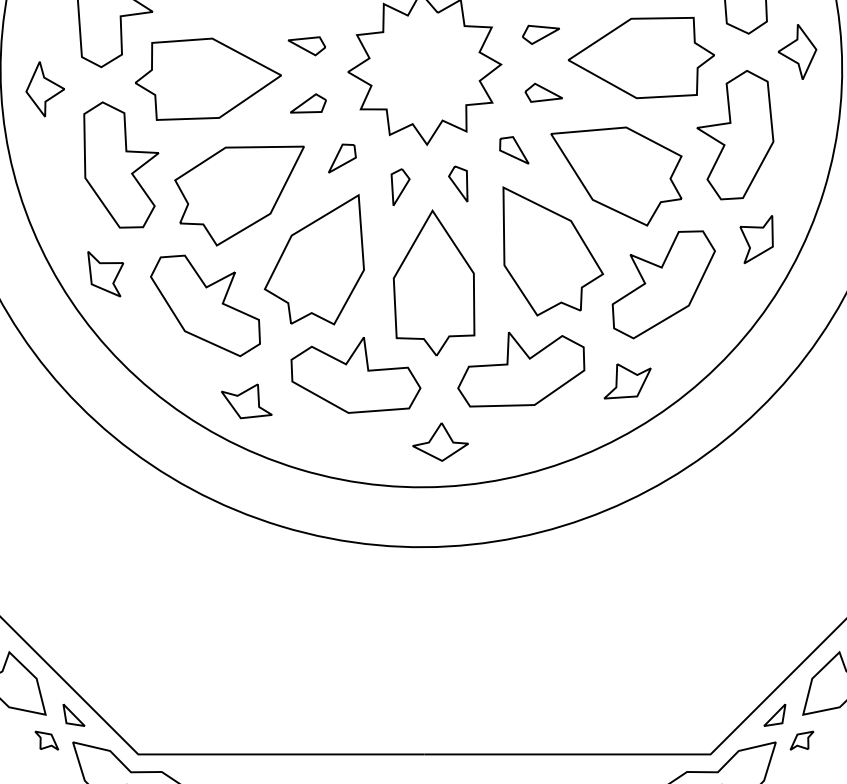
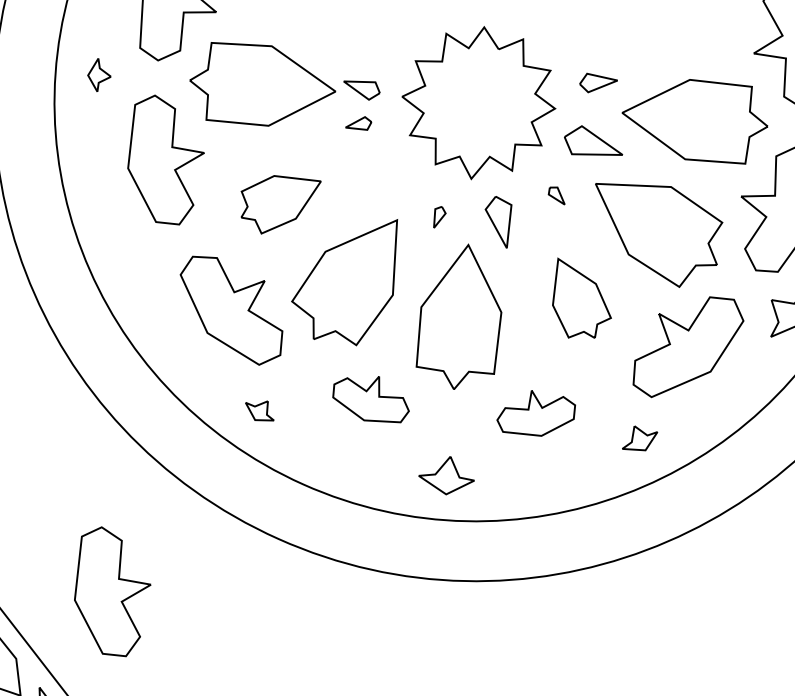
part: (306, 46) -> (361, 89), moved
part: (44, 89) -> (98, 75), size x0.6
part: (543, 92) -> (593, 141), size x1.6
part: (308, 103) -> (358, 122), size x0.7
part: (514, 150) -> (557, 195), size x0.6
part: (342, 158) -> (385, 181), removed
part: (458, 183) -> (497, 221), size x1.4
part: (400, 186) -> (439, 216), size x0.6
part: (239, 195) -> (278, 205), size x0.6
part: (553, 251) -> (583, 300), size x0.6
part: (105, 274) -> (135, 266), removed
part: (521, 369) -> (536, 413), size x0.6
part: (355, 375) -> (371, 398), size x0.6
part: (627, 381) -> (640, 439), size x0.7
part: (246, 401) -> (259, 410), size x0.6
part: (123, 599) -> (112, 591), added

